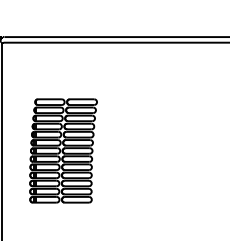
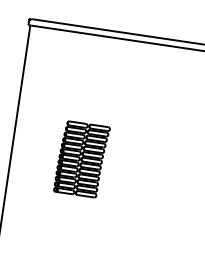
part: (63, 150) -> (82, 158), size x0.6

